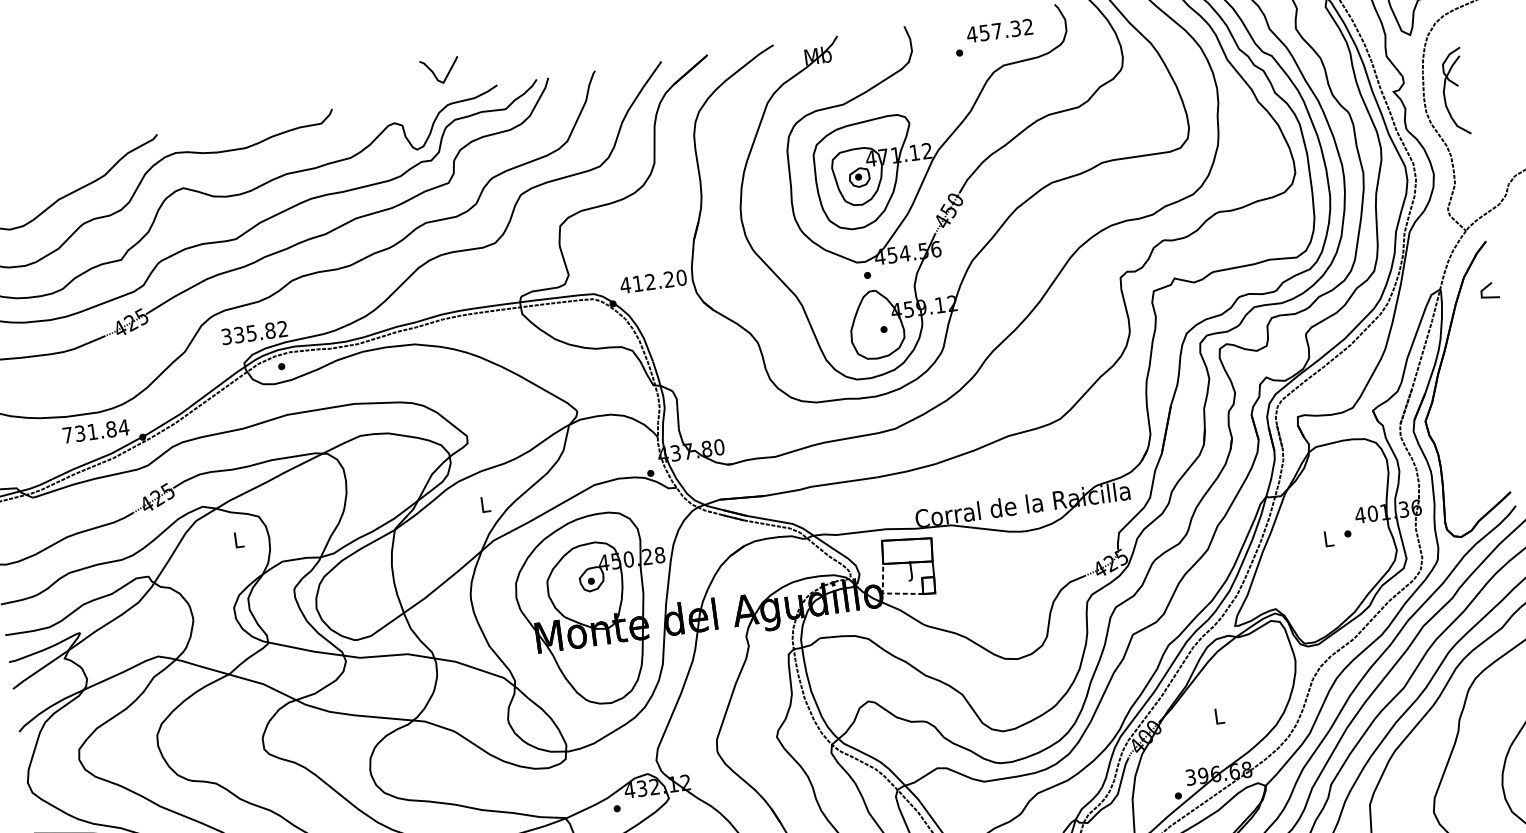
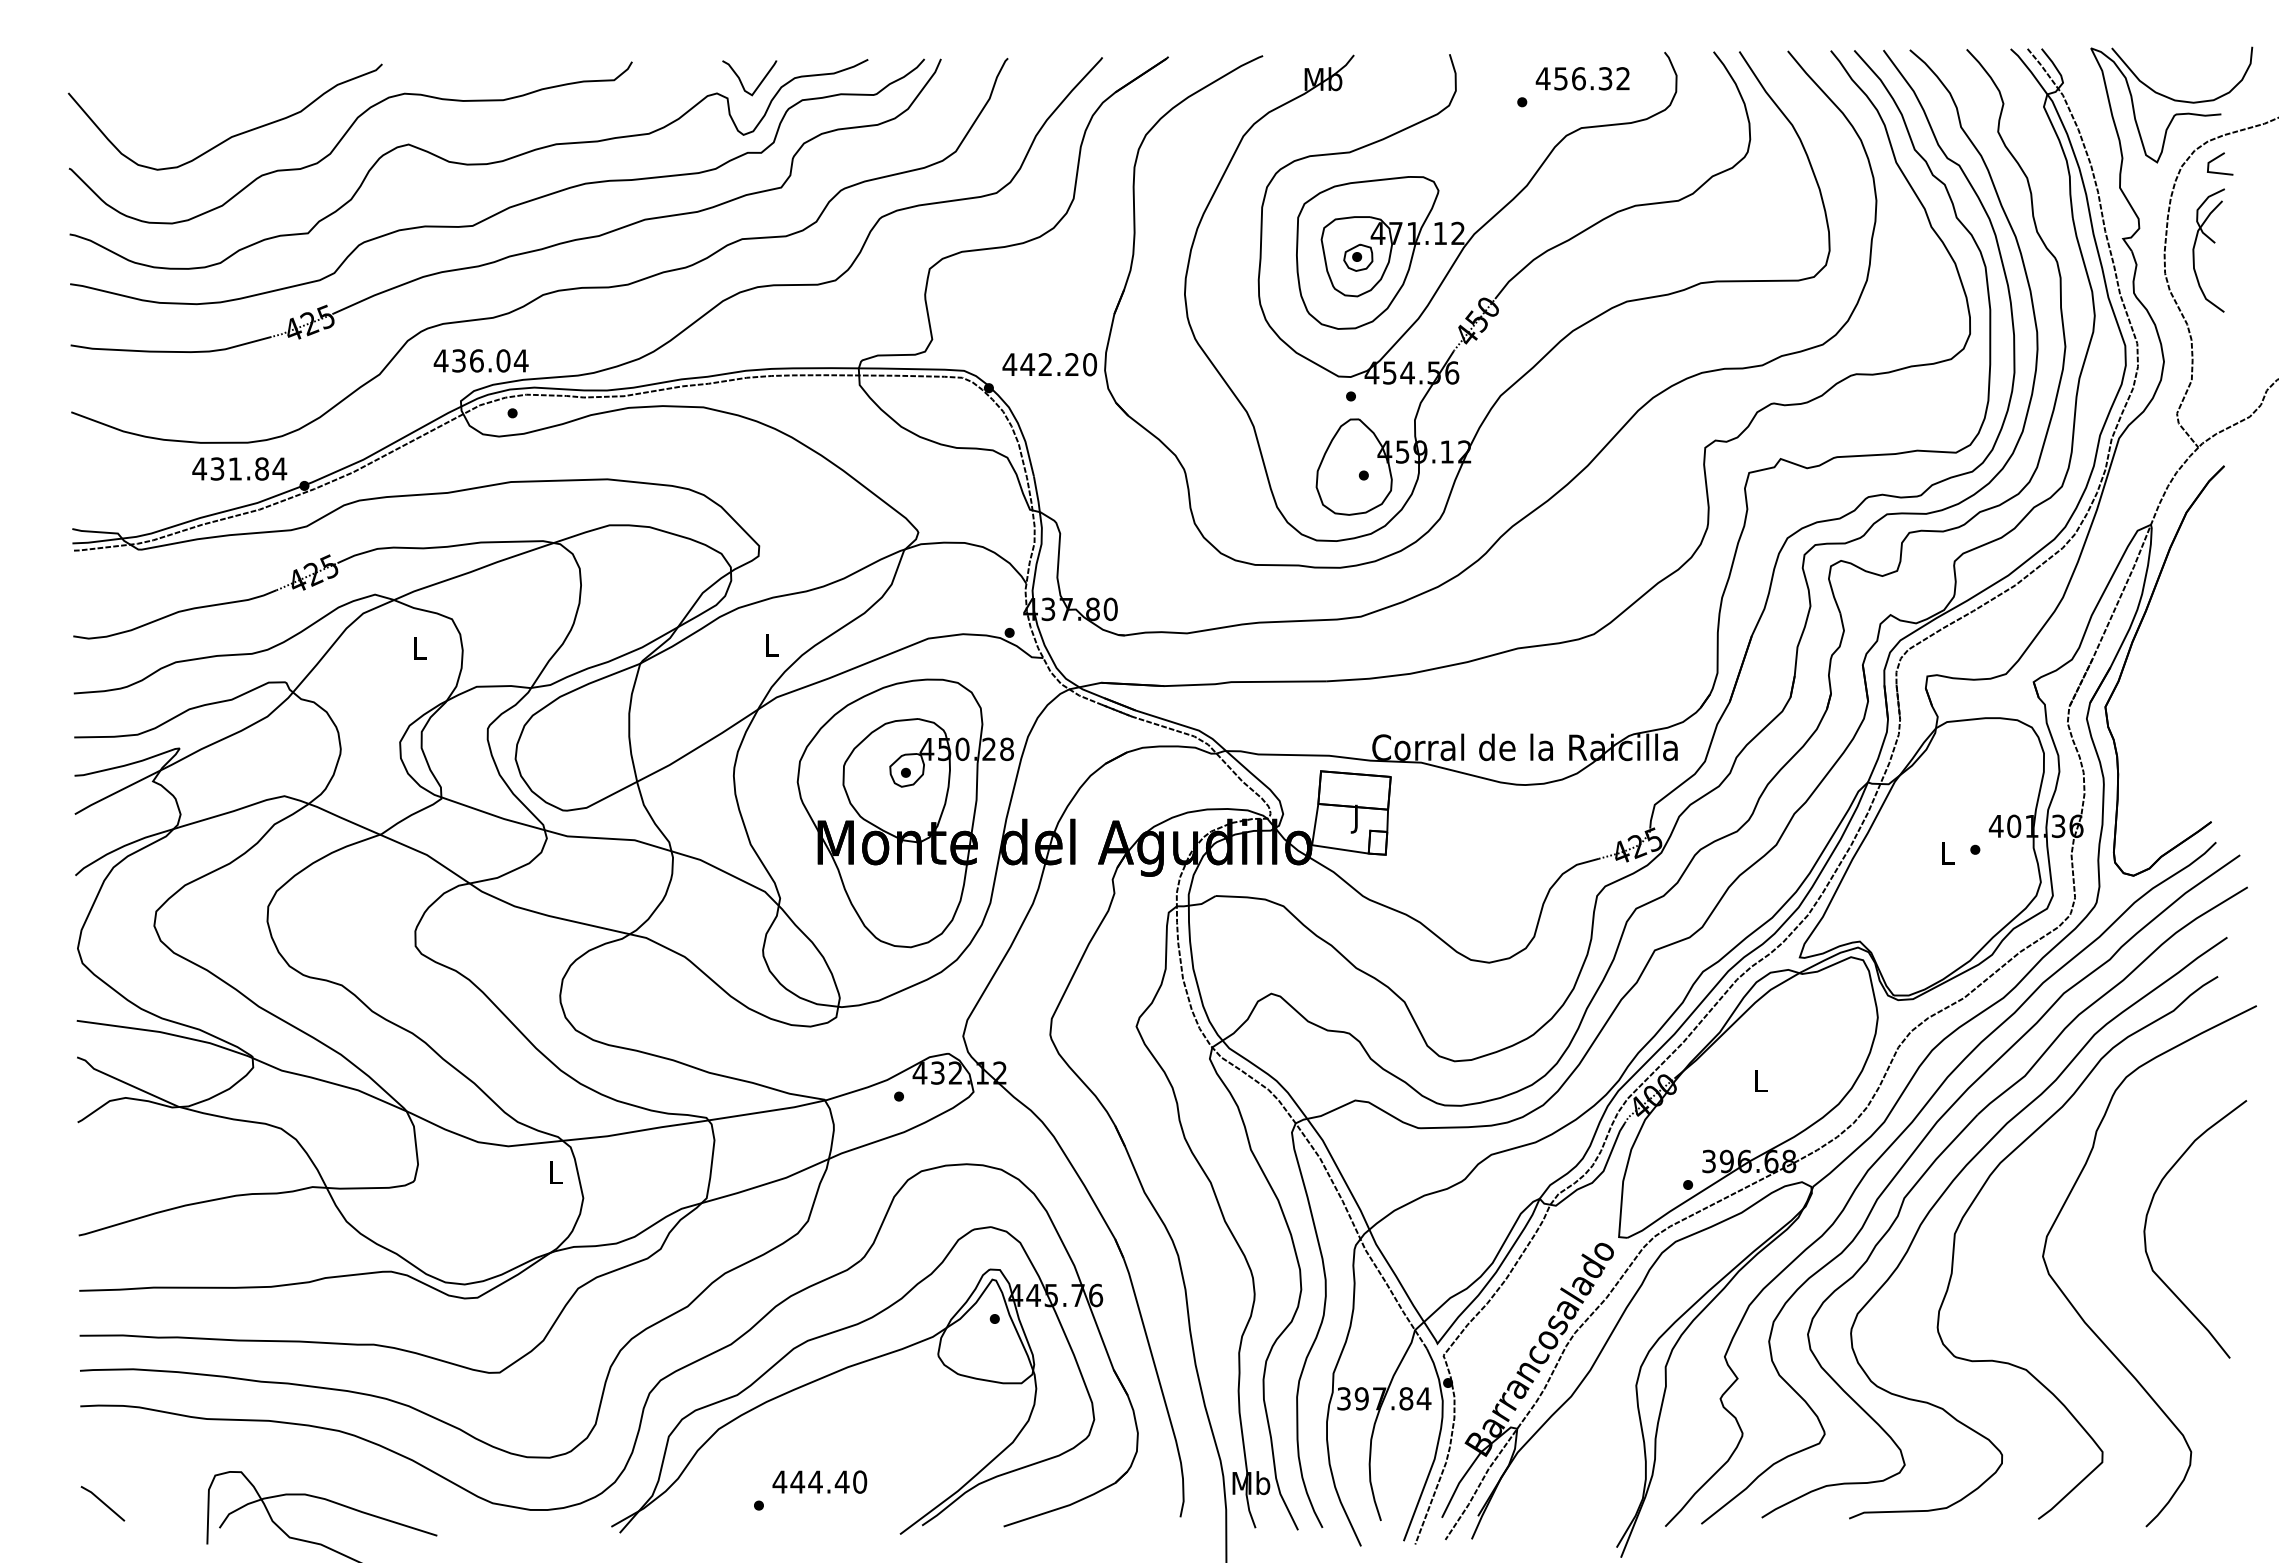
text: (996, 31) -> (1578, 78), 457.32 -> 456.32
curve: (434, 73) -> (741, 80), moved
text: (637, 283) -> (1027, 364), 412.20 -> 442.20
line: (1486, 288) -> (2216, 159), moved
text: (254, 332) -> (480, 360), 335.82 -> 436.04
text: (67, 434) -> (199, 468), 731.84 -> 431.84
line: (887, 593) -> (1318, 846), dashed -> solid

